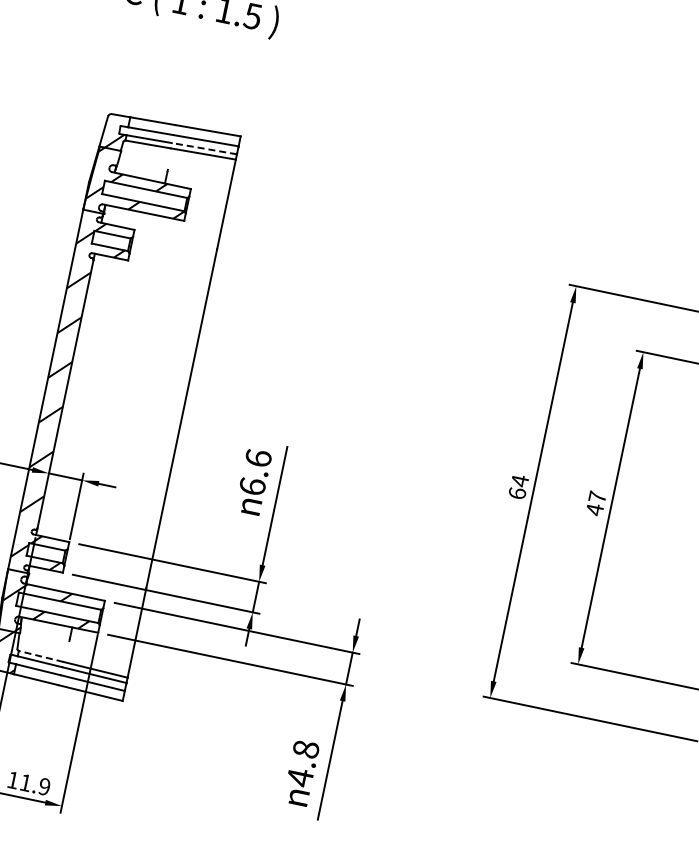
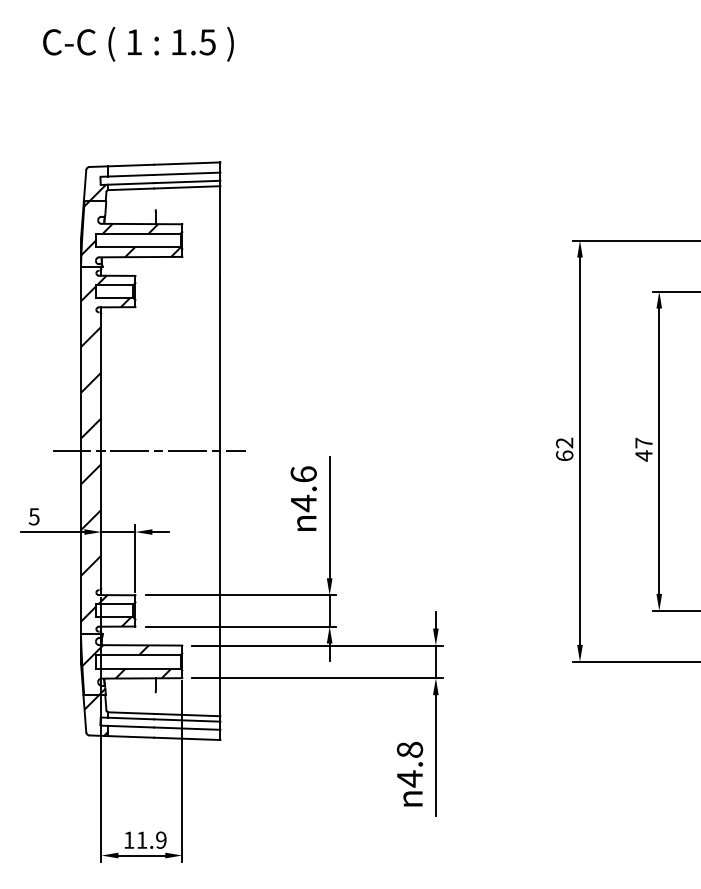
line: (203, 148) -> (186, 181), dashed -> solid
line: (111, 404) -> (148, 451), added
text: (519, 480) -> (564, 442), 64 -> 62
text: (252, 486) -> (303, 503), 6.6 -> 4.6
line: (41, 656) -> (131, 713), dashed -> solid

